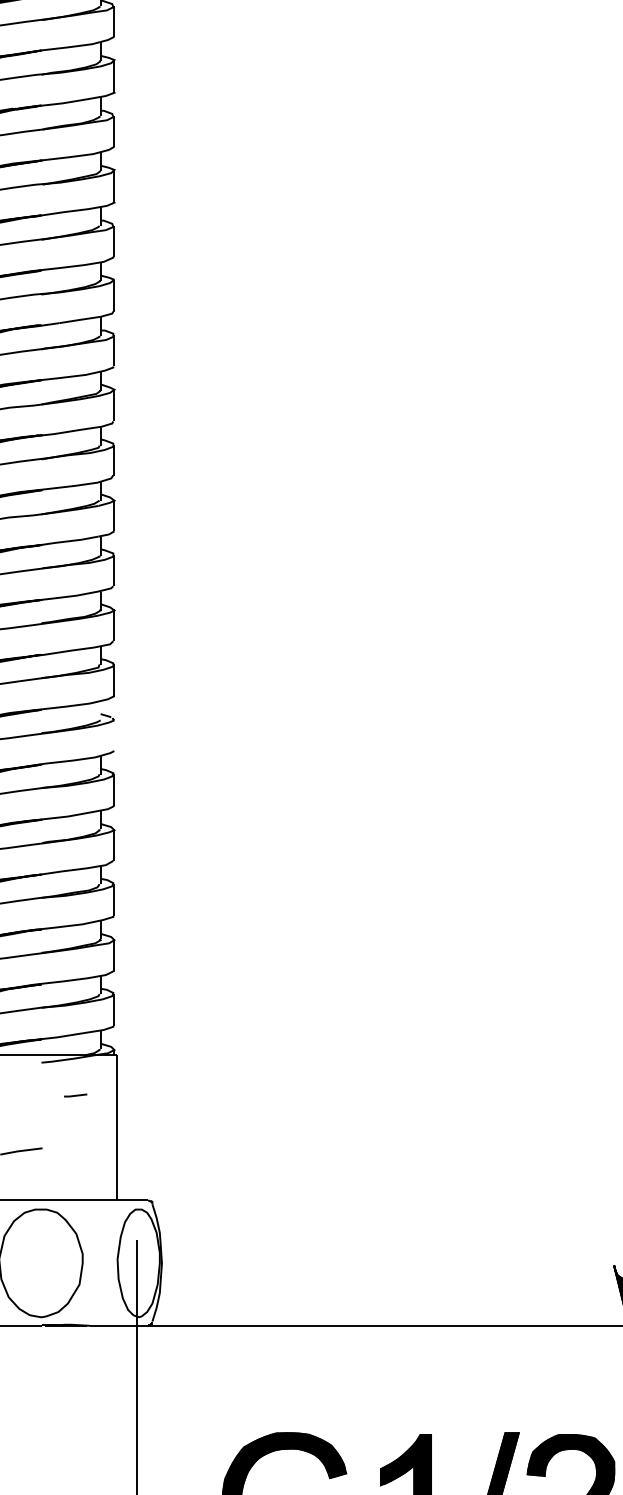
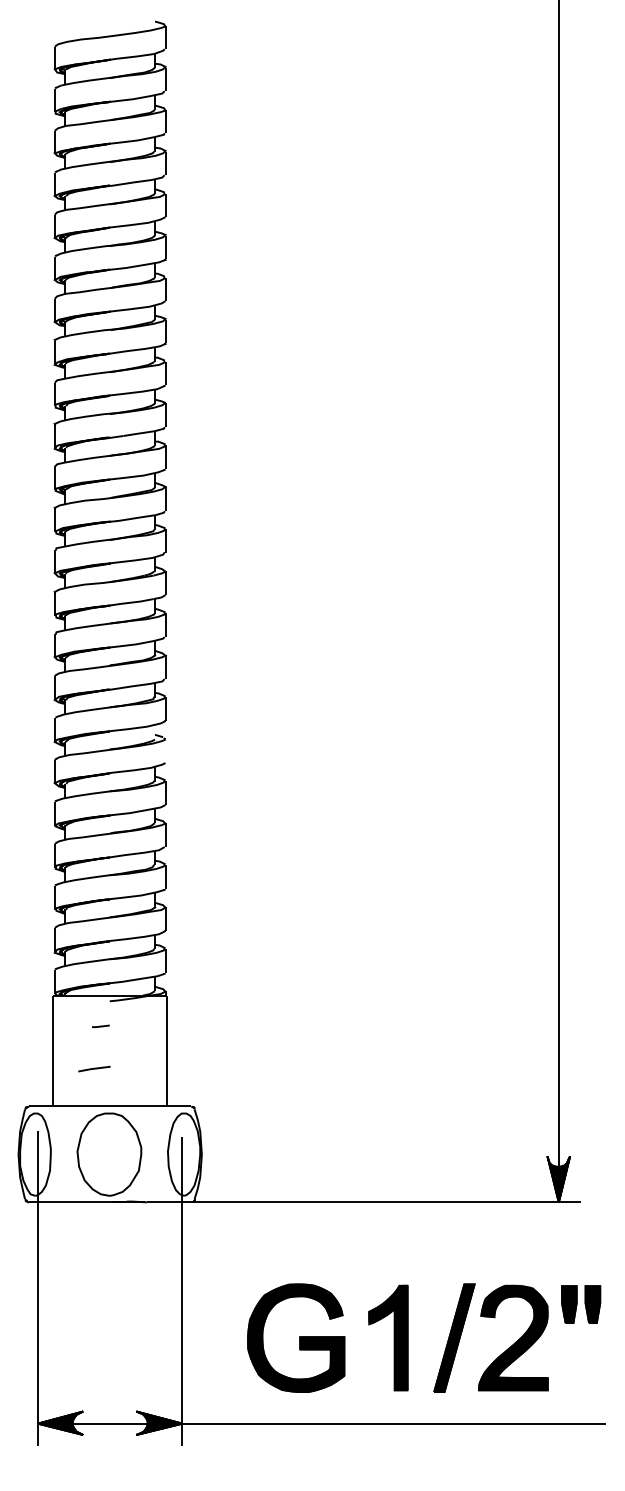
line: (75, 1094) -> (100, 1025), moved

